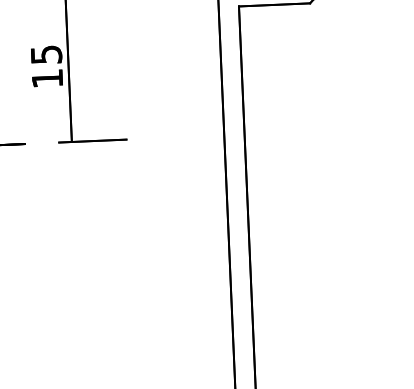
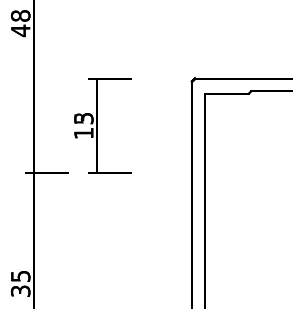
text: (44, 54) -> (82, 118), 15 -> 13

